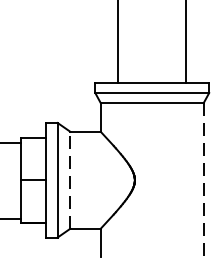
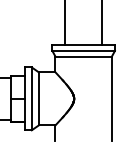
line: (69, 179) -> (38, 98), dashed -> solid
line: (202, 181) -> (111, 99), dashed -> solid

